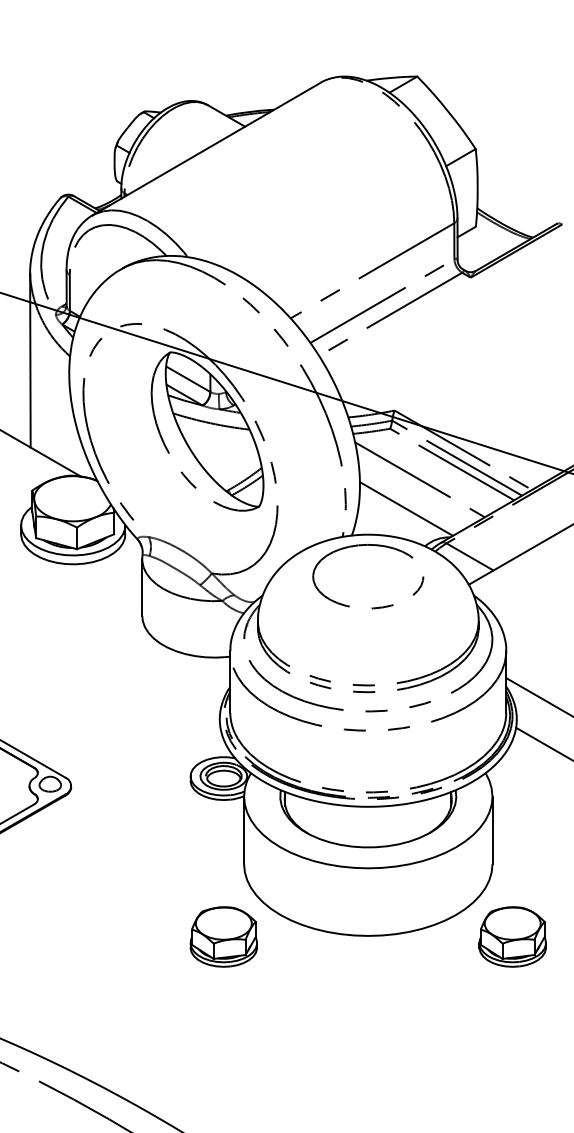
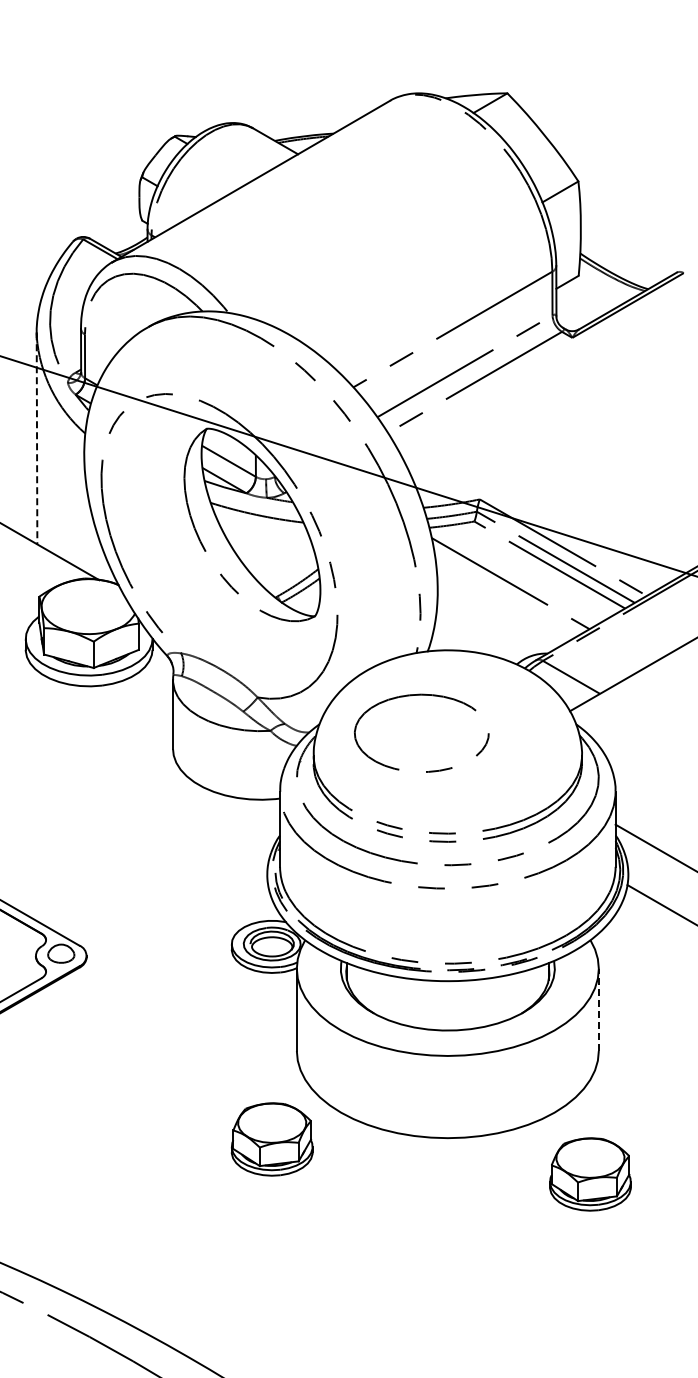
line: (30, 360) -> (37, 438), solid -> dashed
line: (405, 508) -> (493, 618), removed
part: (368, 545) -> (421, 695), moved
line: (492, 830) -> (598, 1009), solid -> dashed
part: (512, 937) -> (590, 1174), moved

